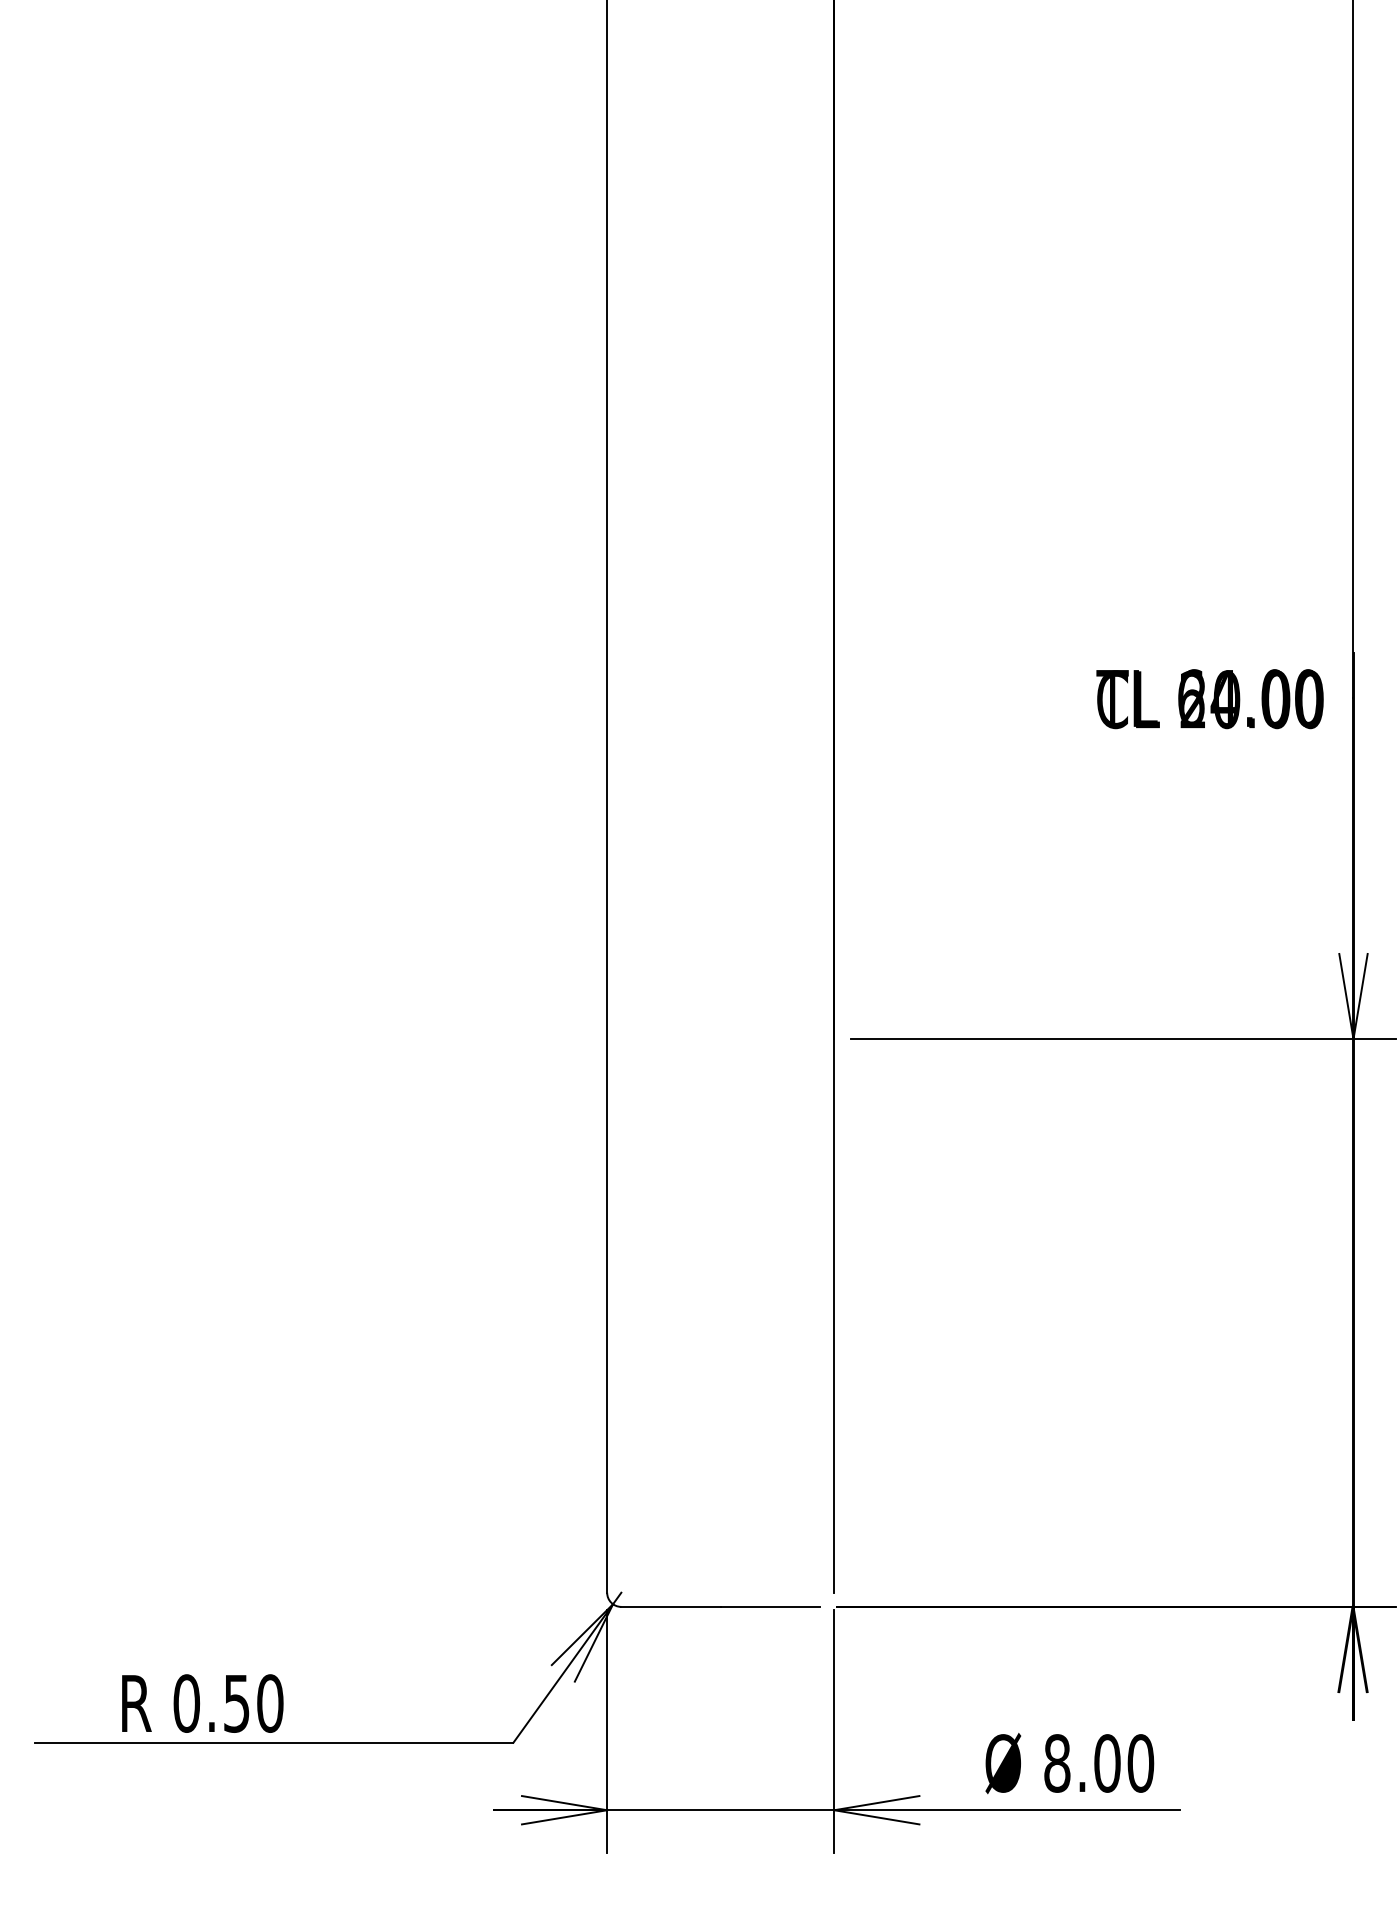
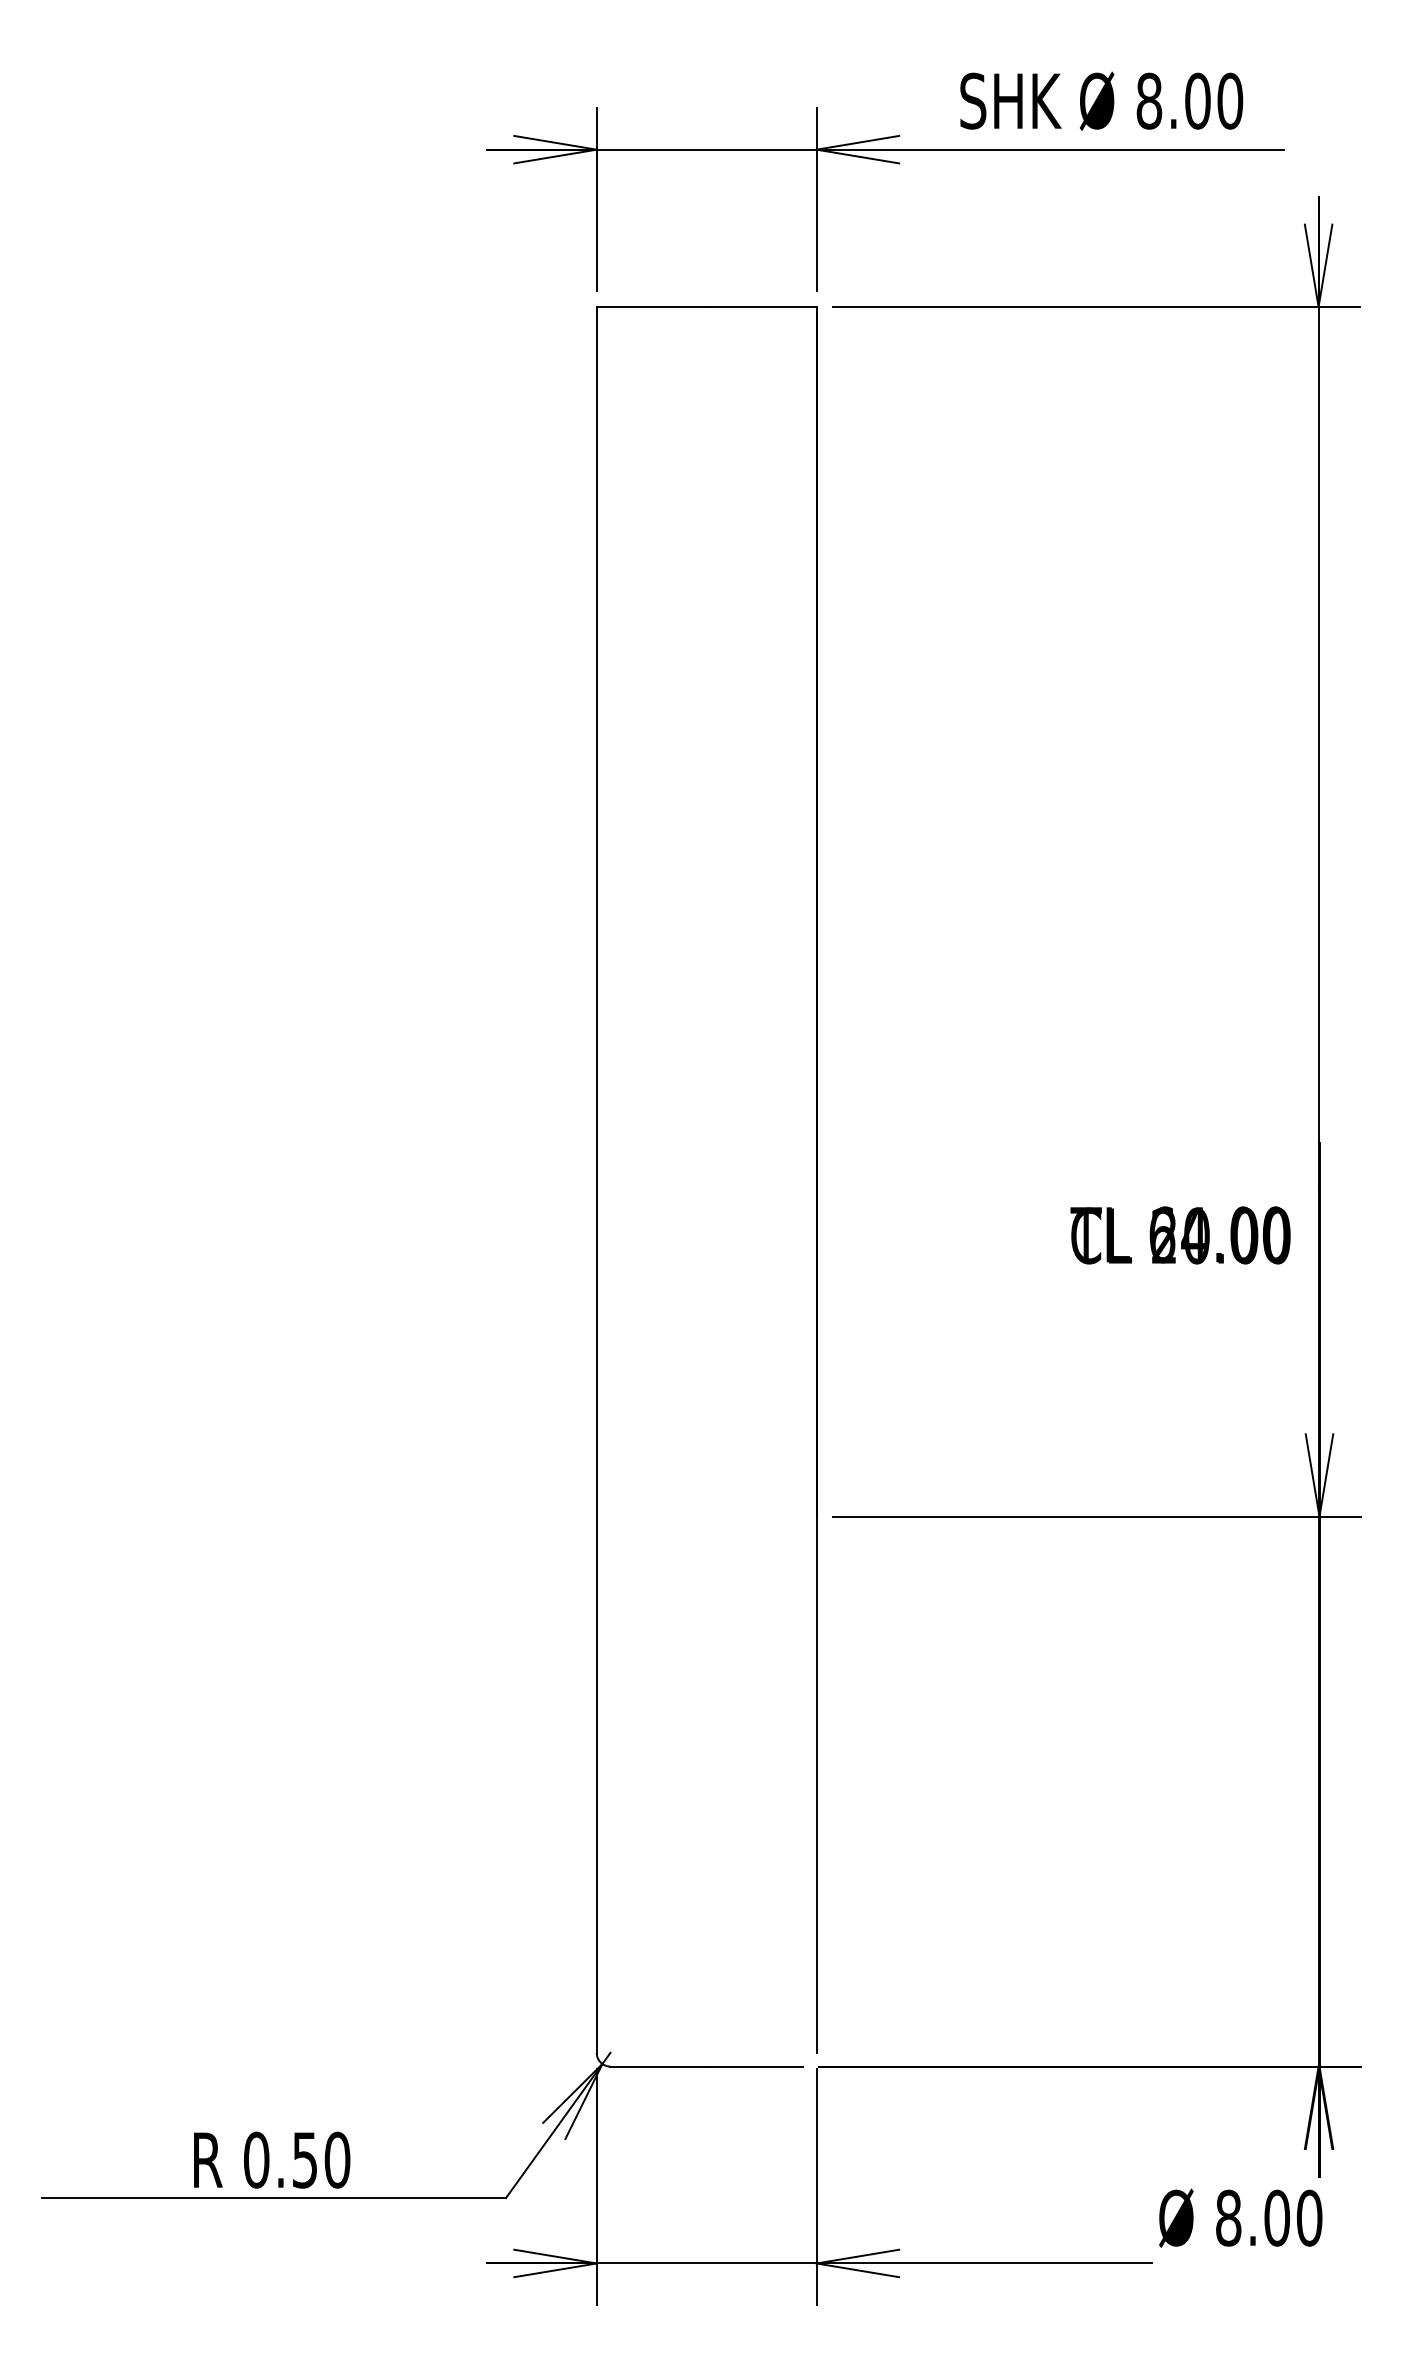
text: (1209, 699) -> (1180, 1235), moved
text: (203, 1702) -> (272, 2159), moved
text: (1069, 1762) -> (1240, 2217), moved

